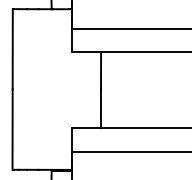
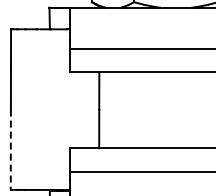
line: (12, 130) -> (10, 150), solid -> dashed

